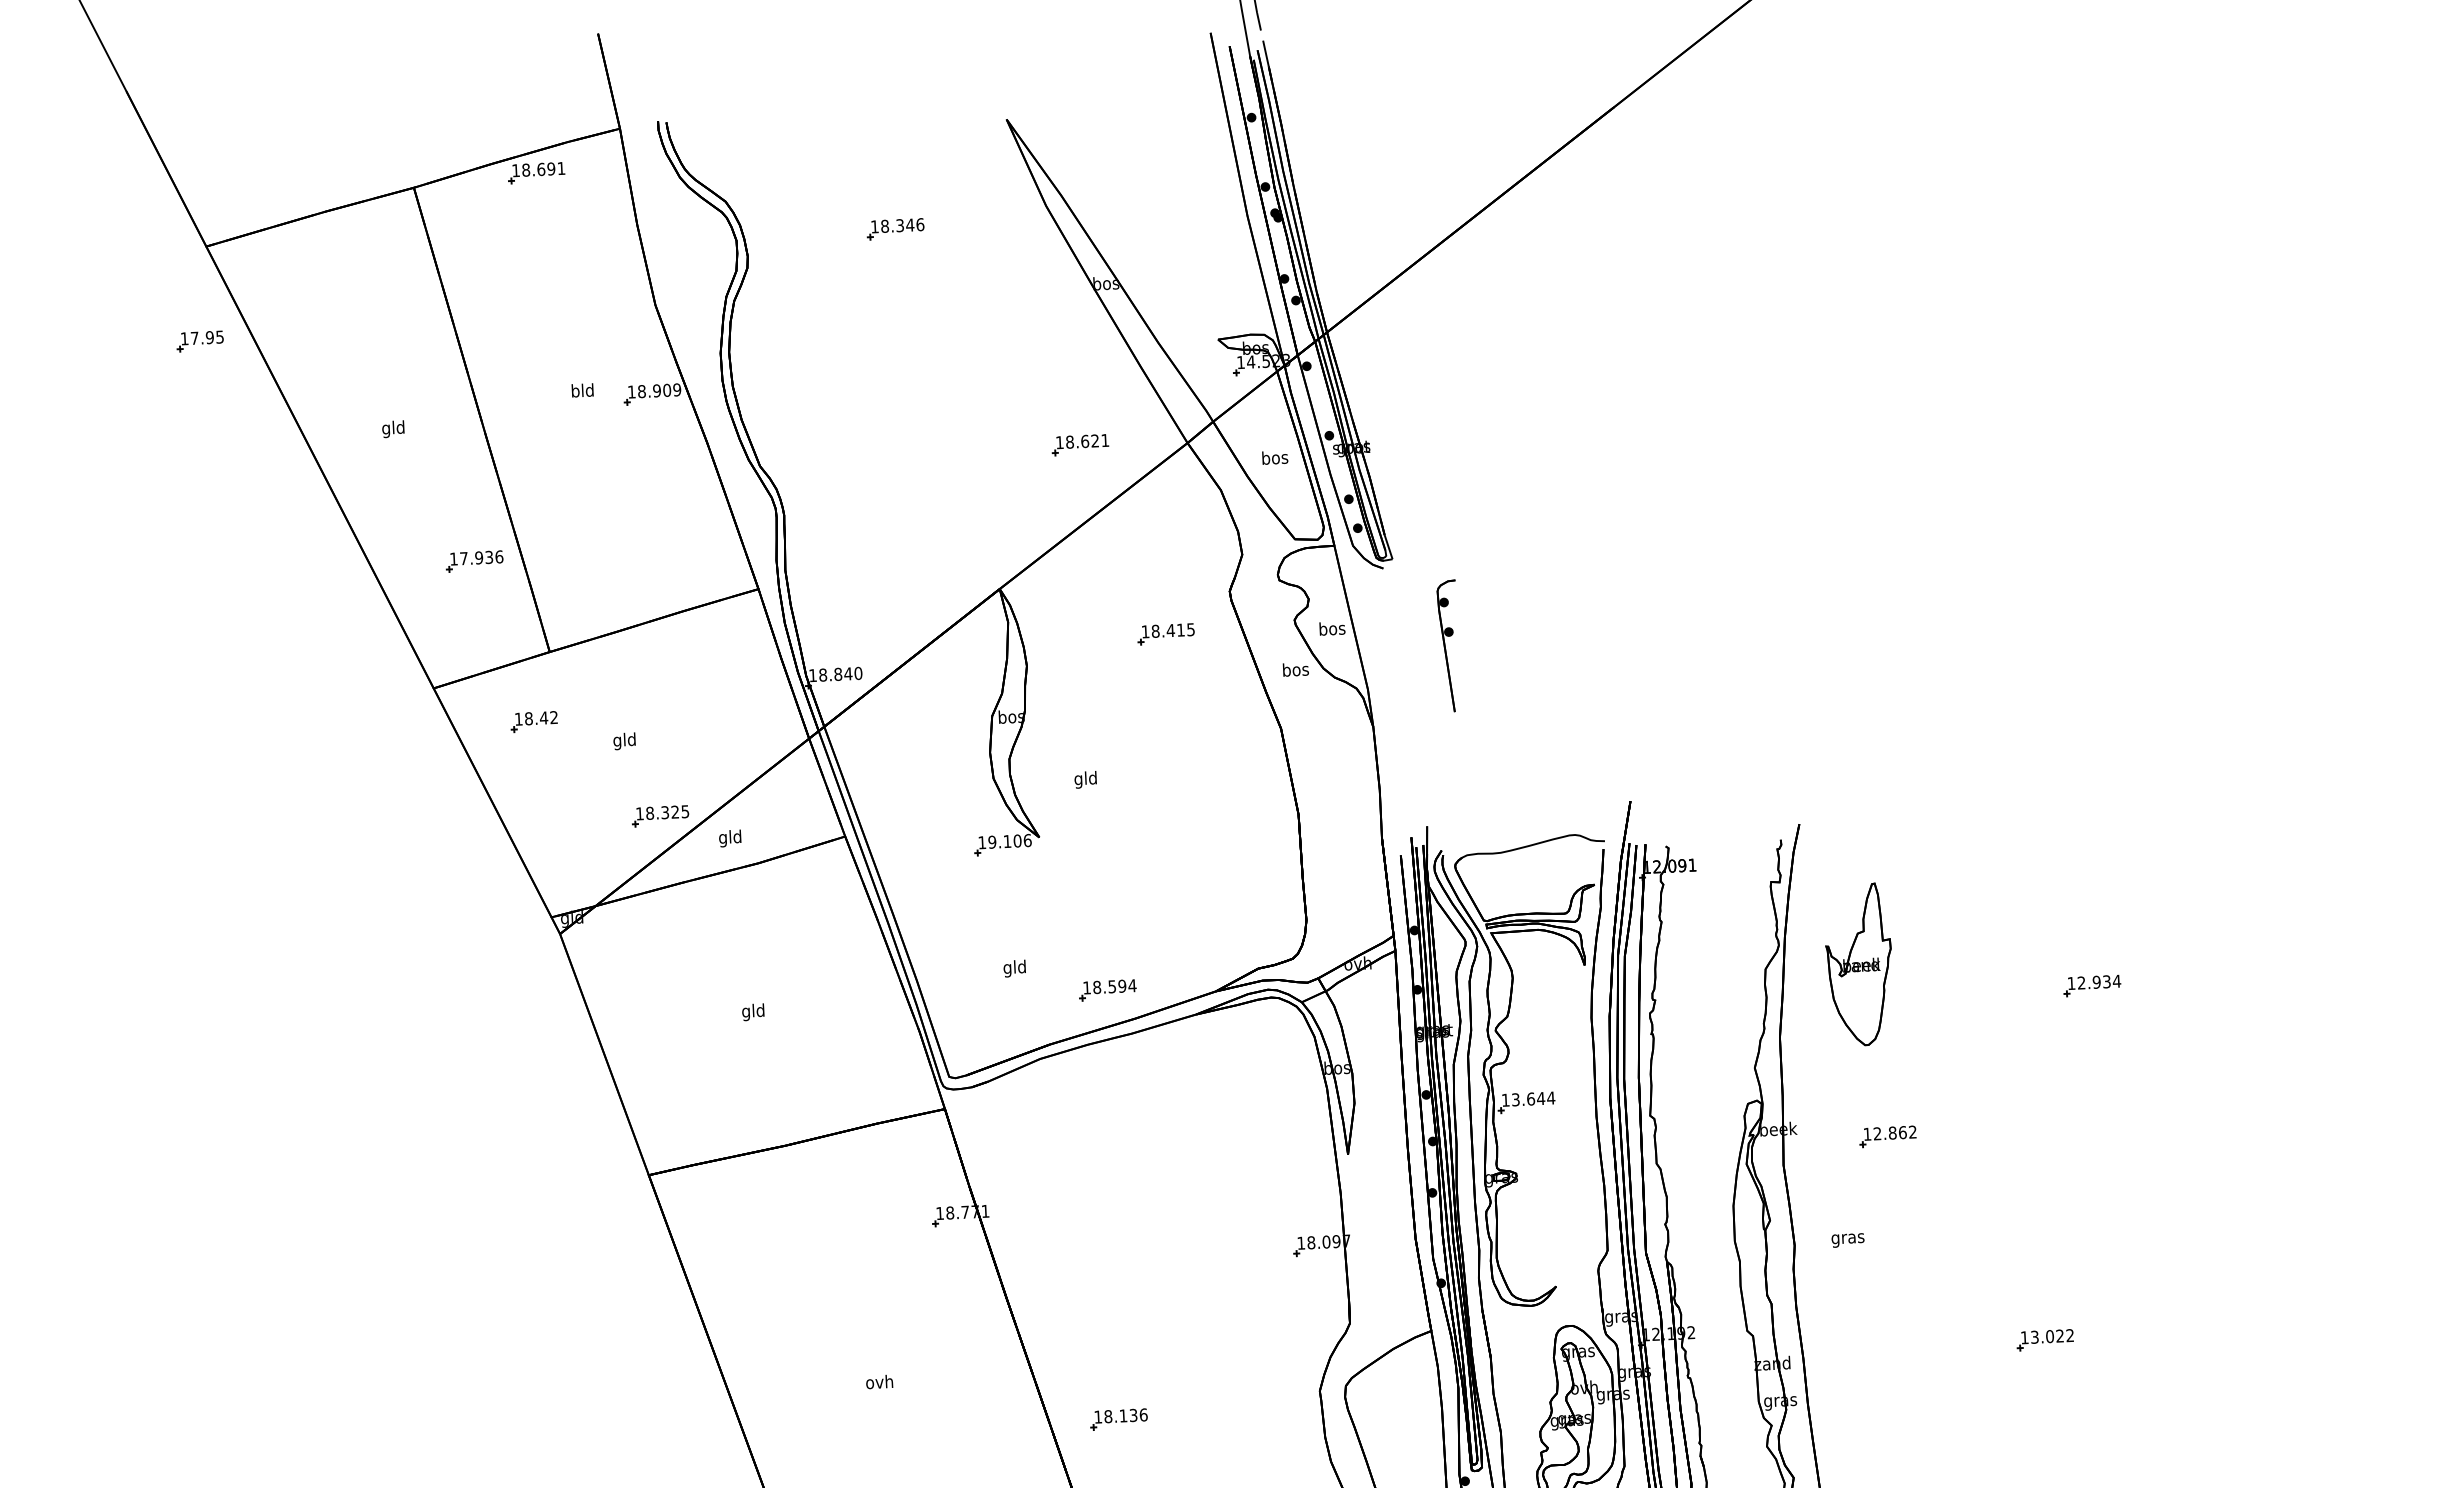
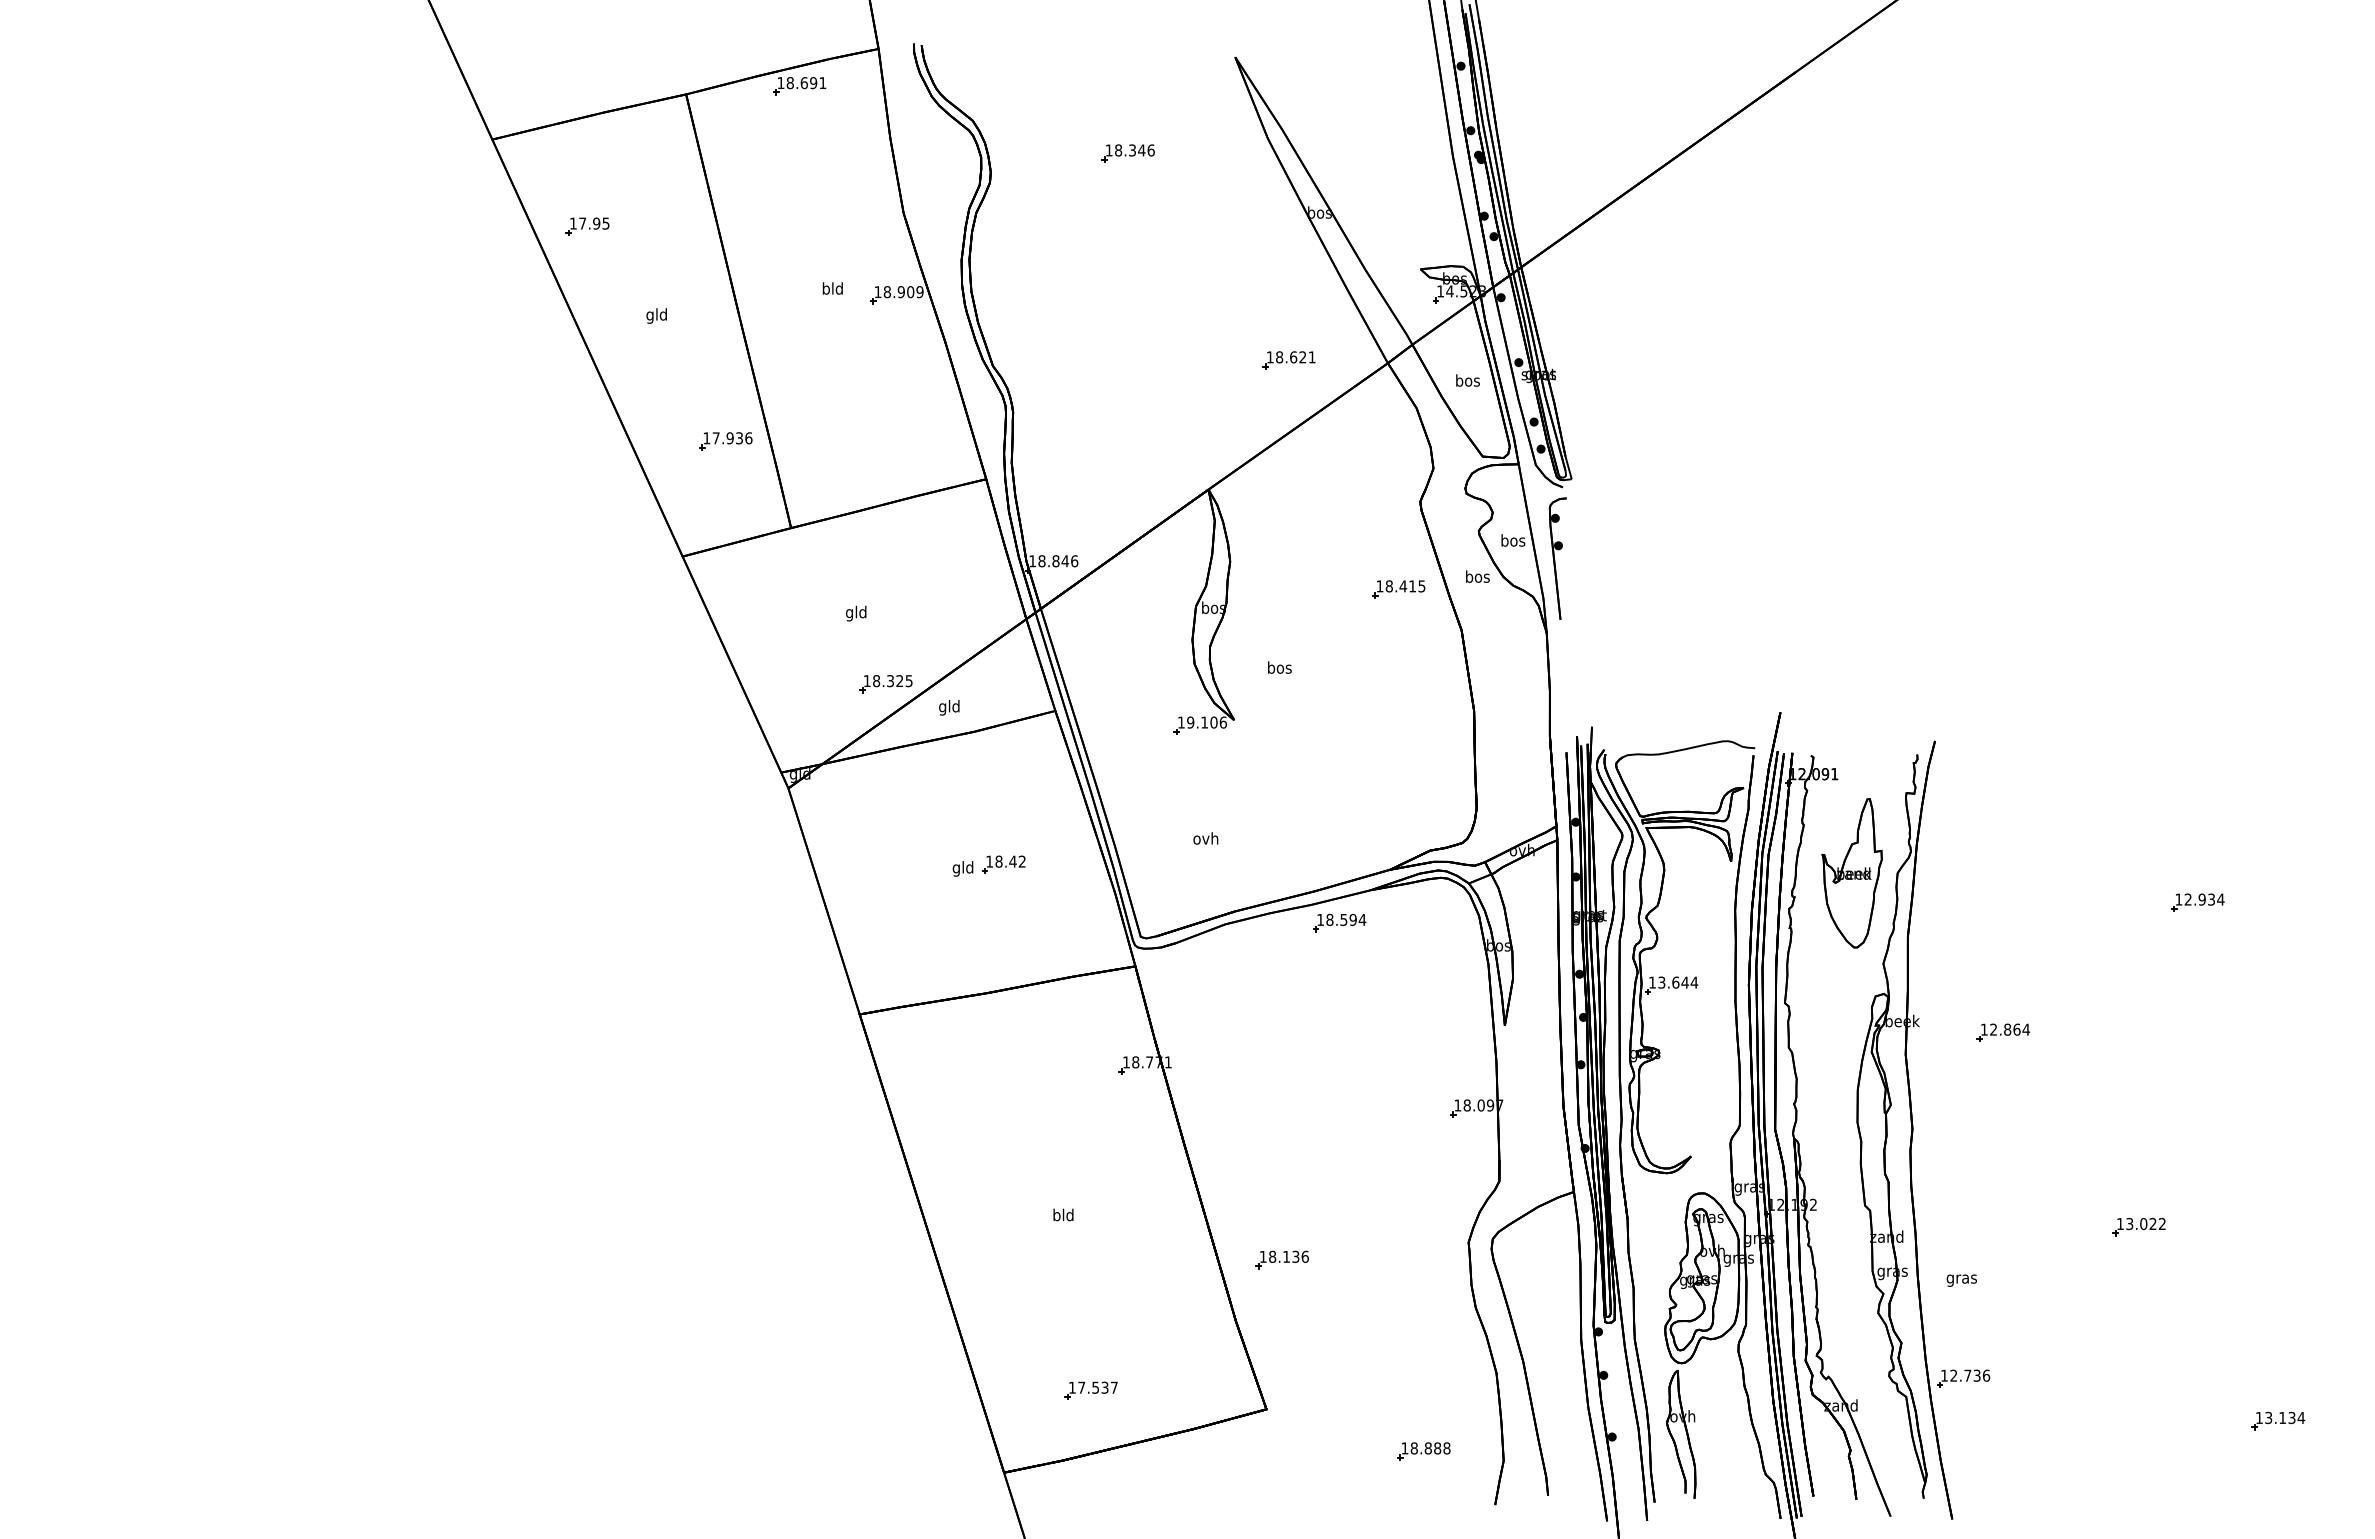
part: (200, 341) -> (587, 226), moved
part: (1165, 634) -> (1398, 589), moved
part: (1448, 645) -> (1557, 558), moved
text: (858, 672) -> (1074, 560), 18.840 -> 18.846
part: (533, 721) -> (1003, 864), moved
text: (1085, 779) -> (1279, 668), gld -> bos
part: (1858, 965) -> (1851, 873), moved
text: (1014, 968) -> (1205, 839), gld -> ovh
part: (1107, 989) -> (1339, 922), moved
text: (1913, 1131) -> (2026, 1029), 12.862 -> 12.864
text: (1847, 1240) -> (1961, 1280), moved
text: (878, 1381) -> (1062, 1214), ovh -> bld

